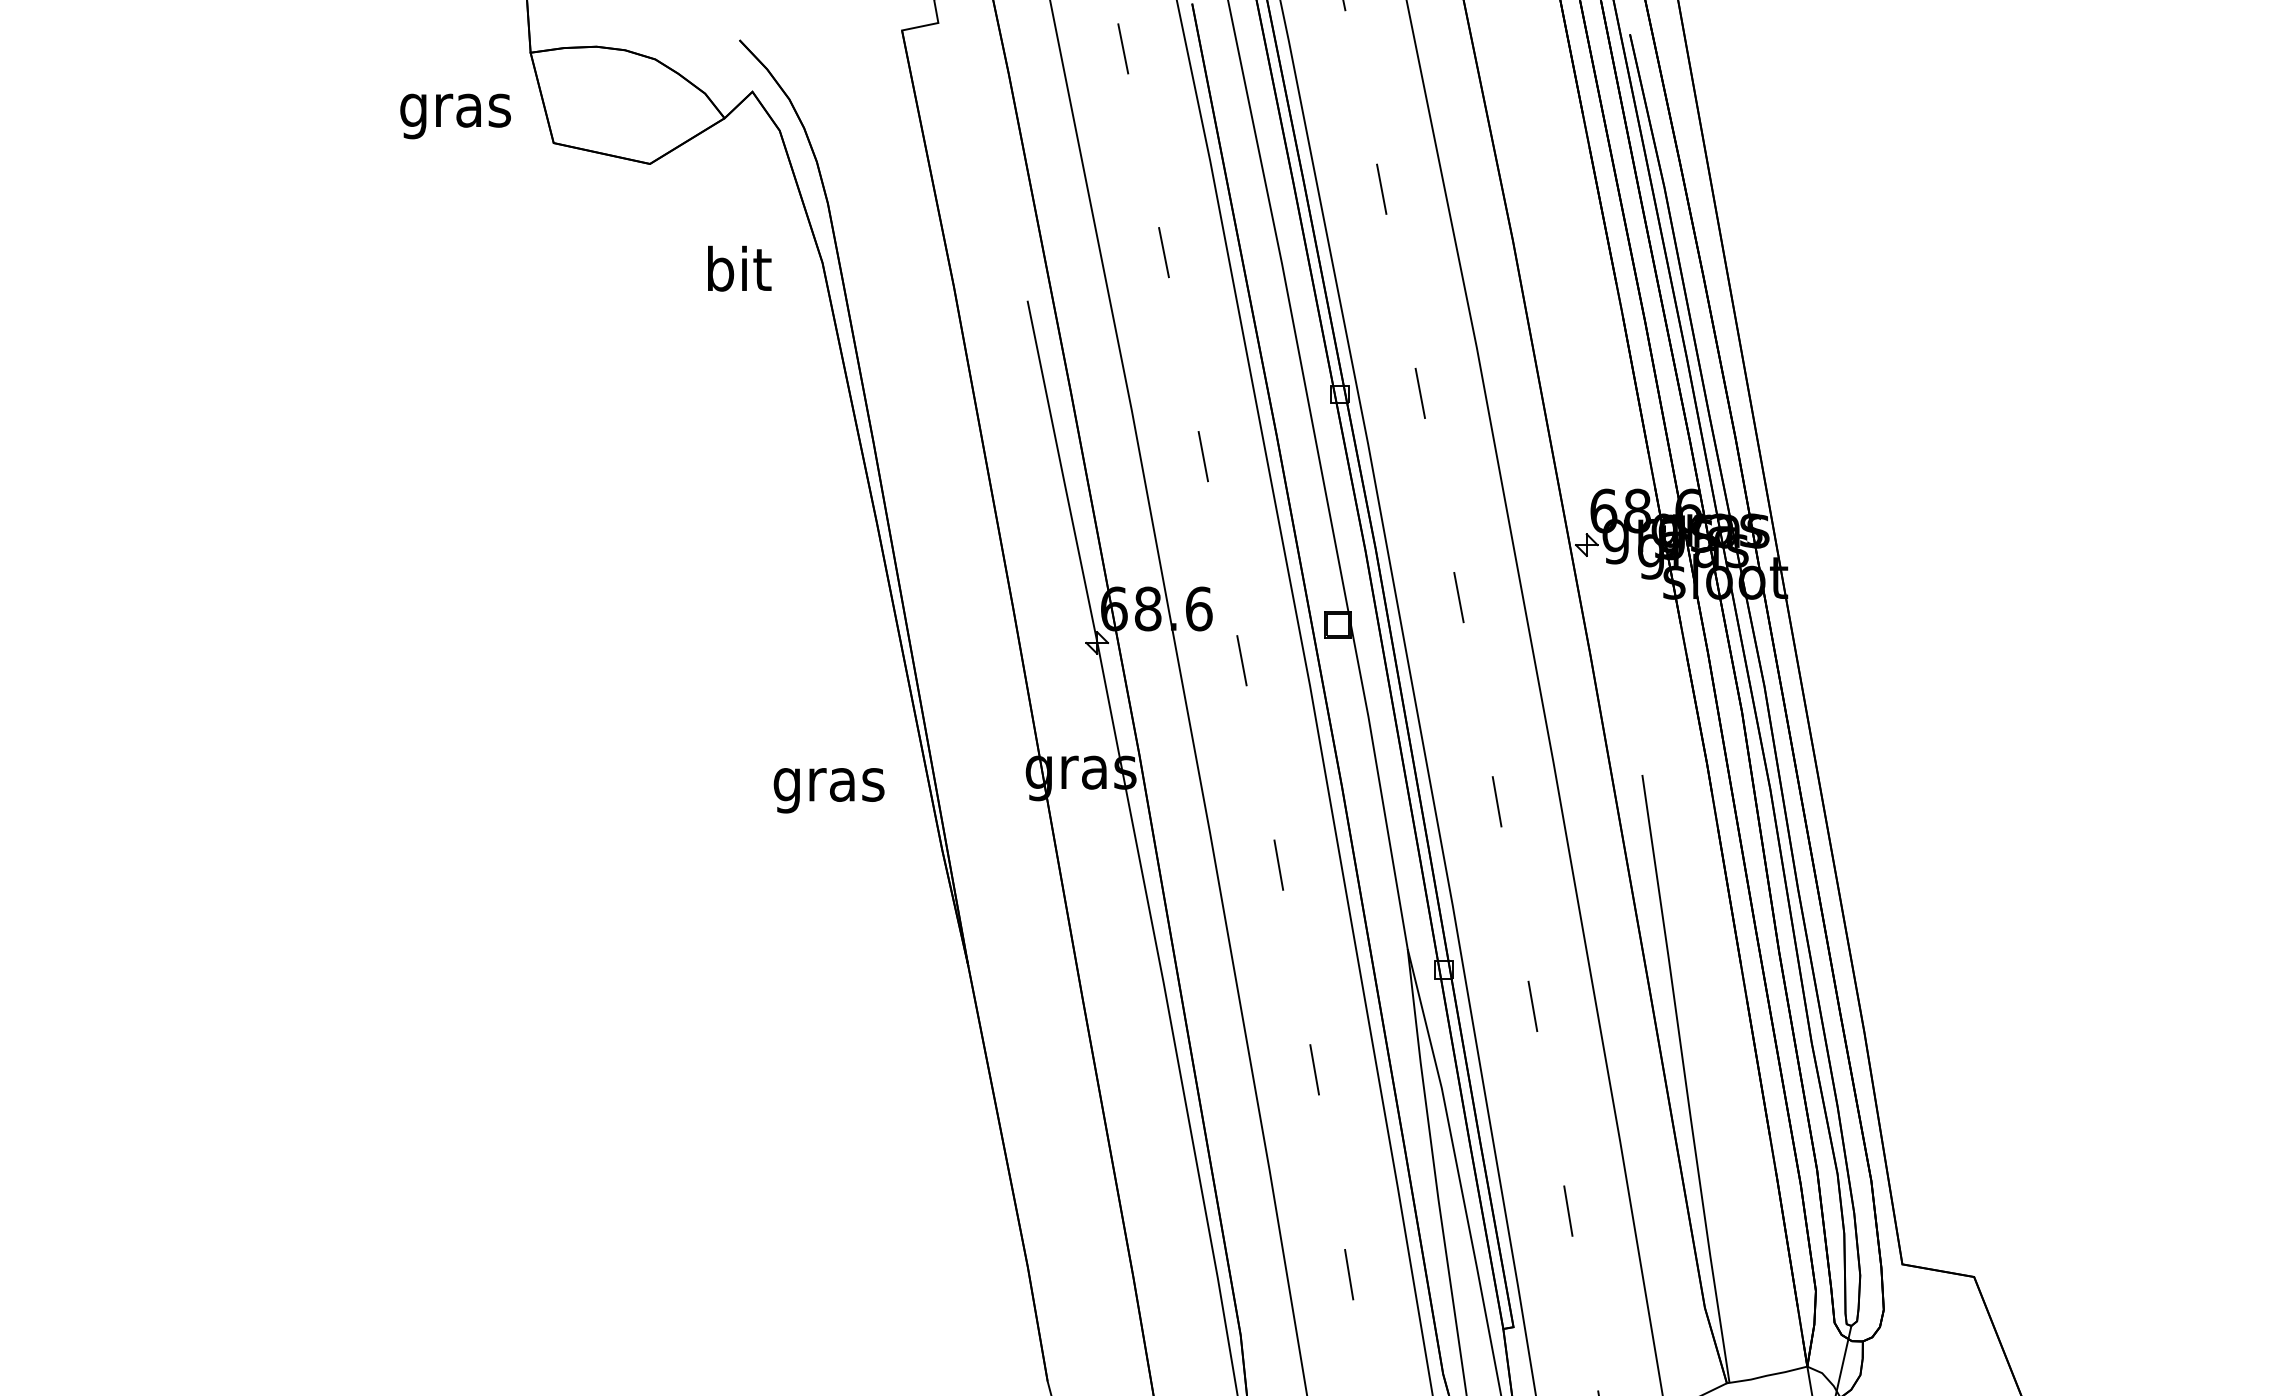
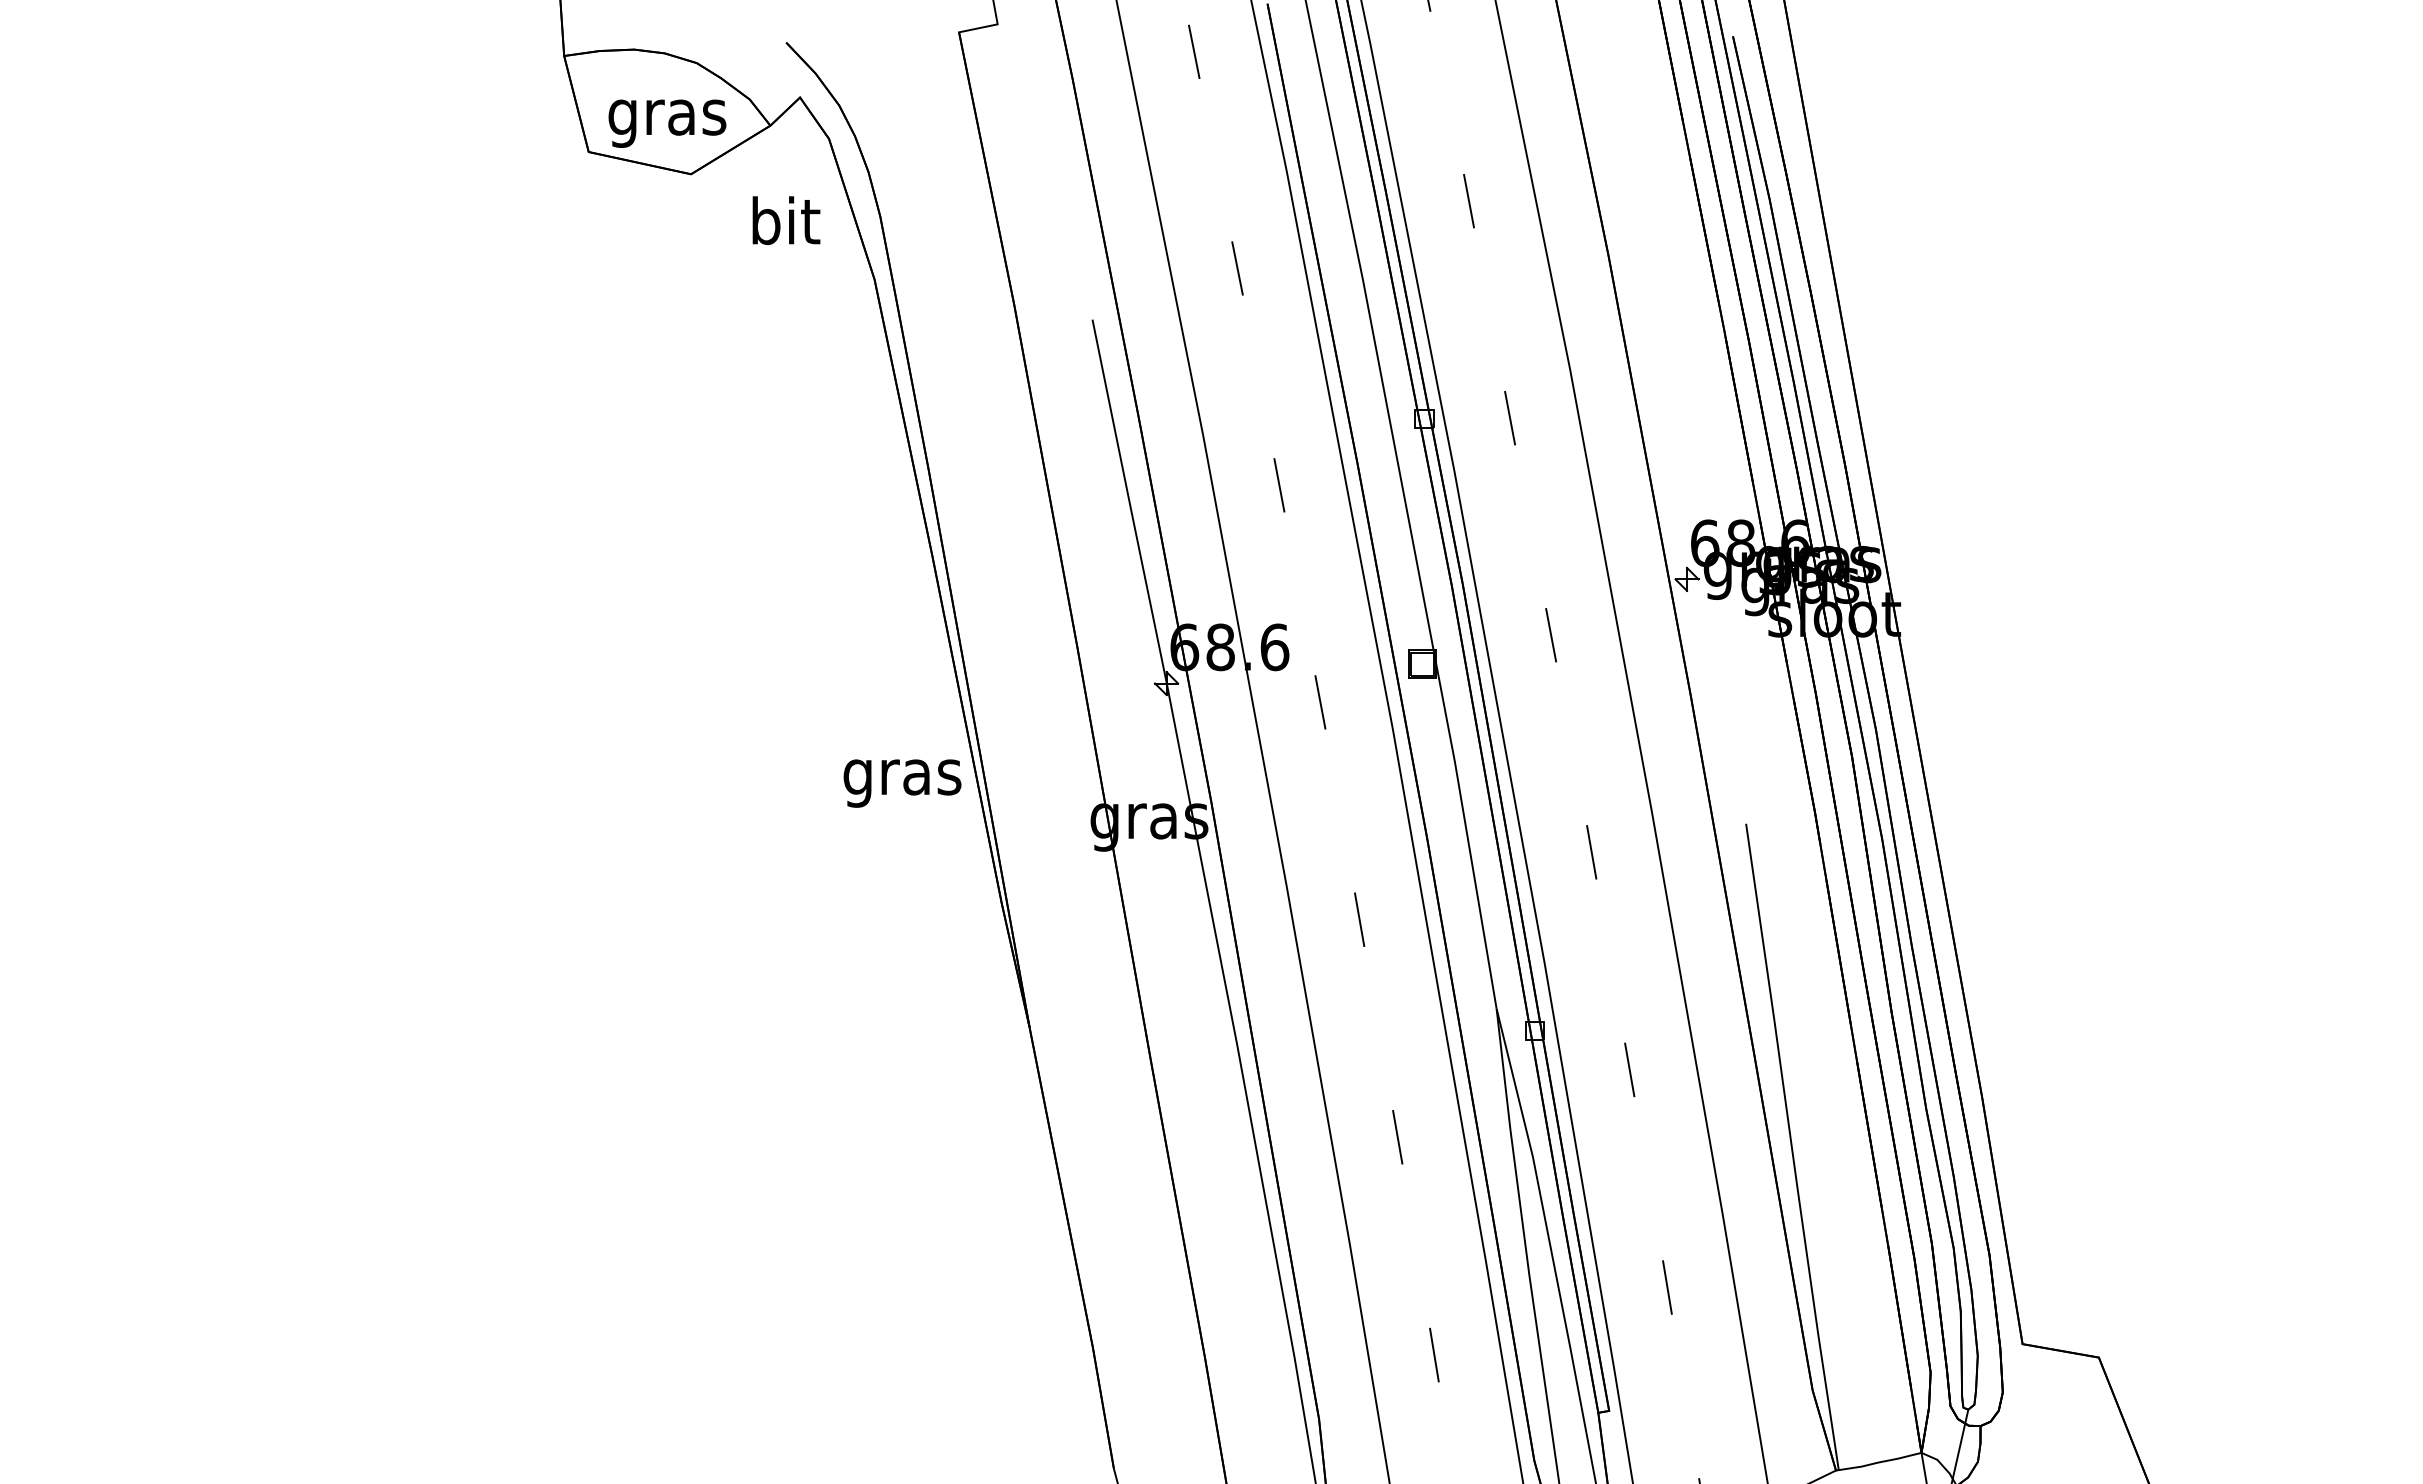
text: (455, 116) -> (667, 123), moved
text: (739, 268) -> (786, 220), moved
text: (829, 790) -> (902, 783), moved

